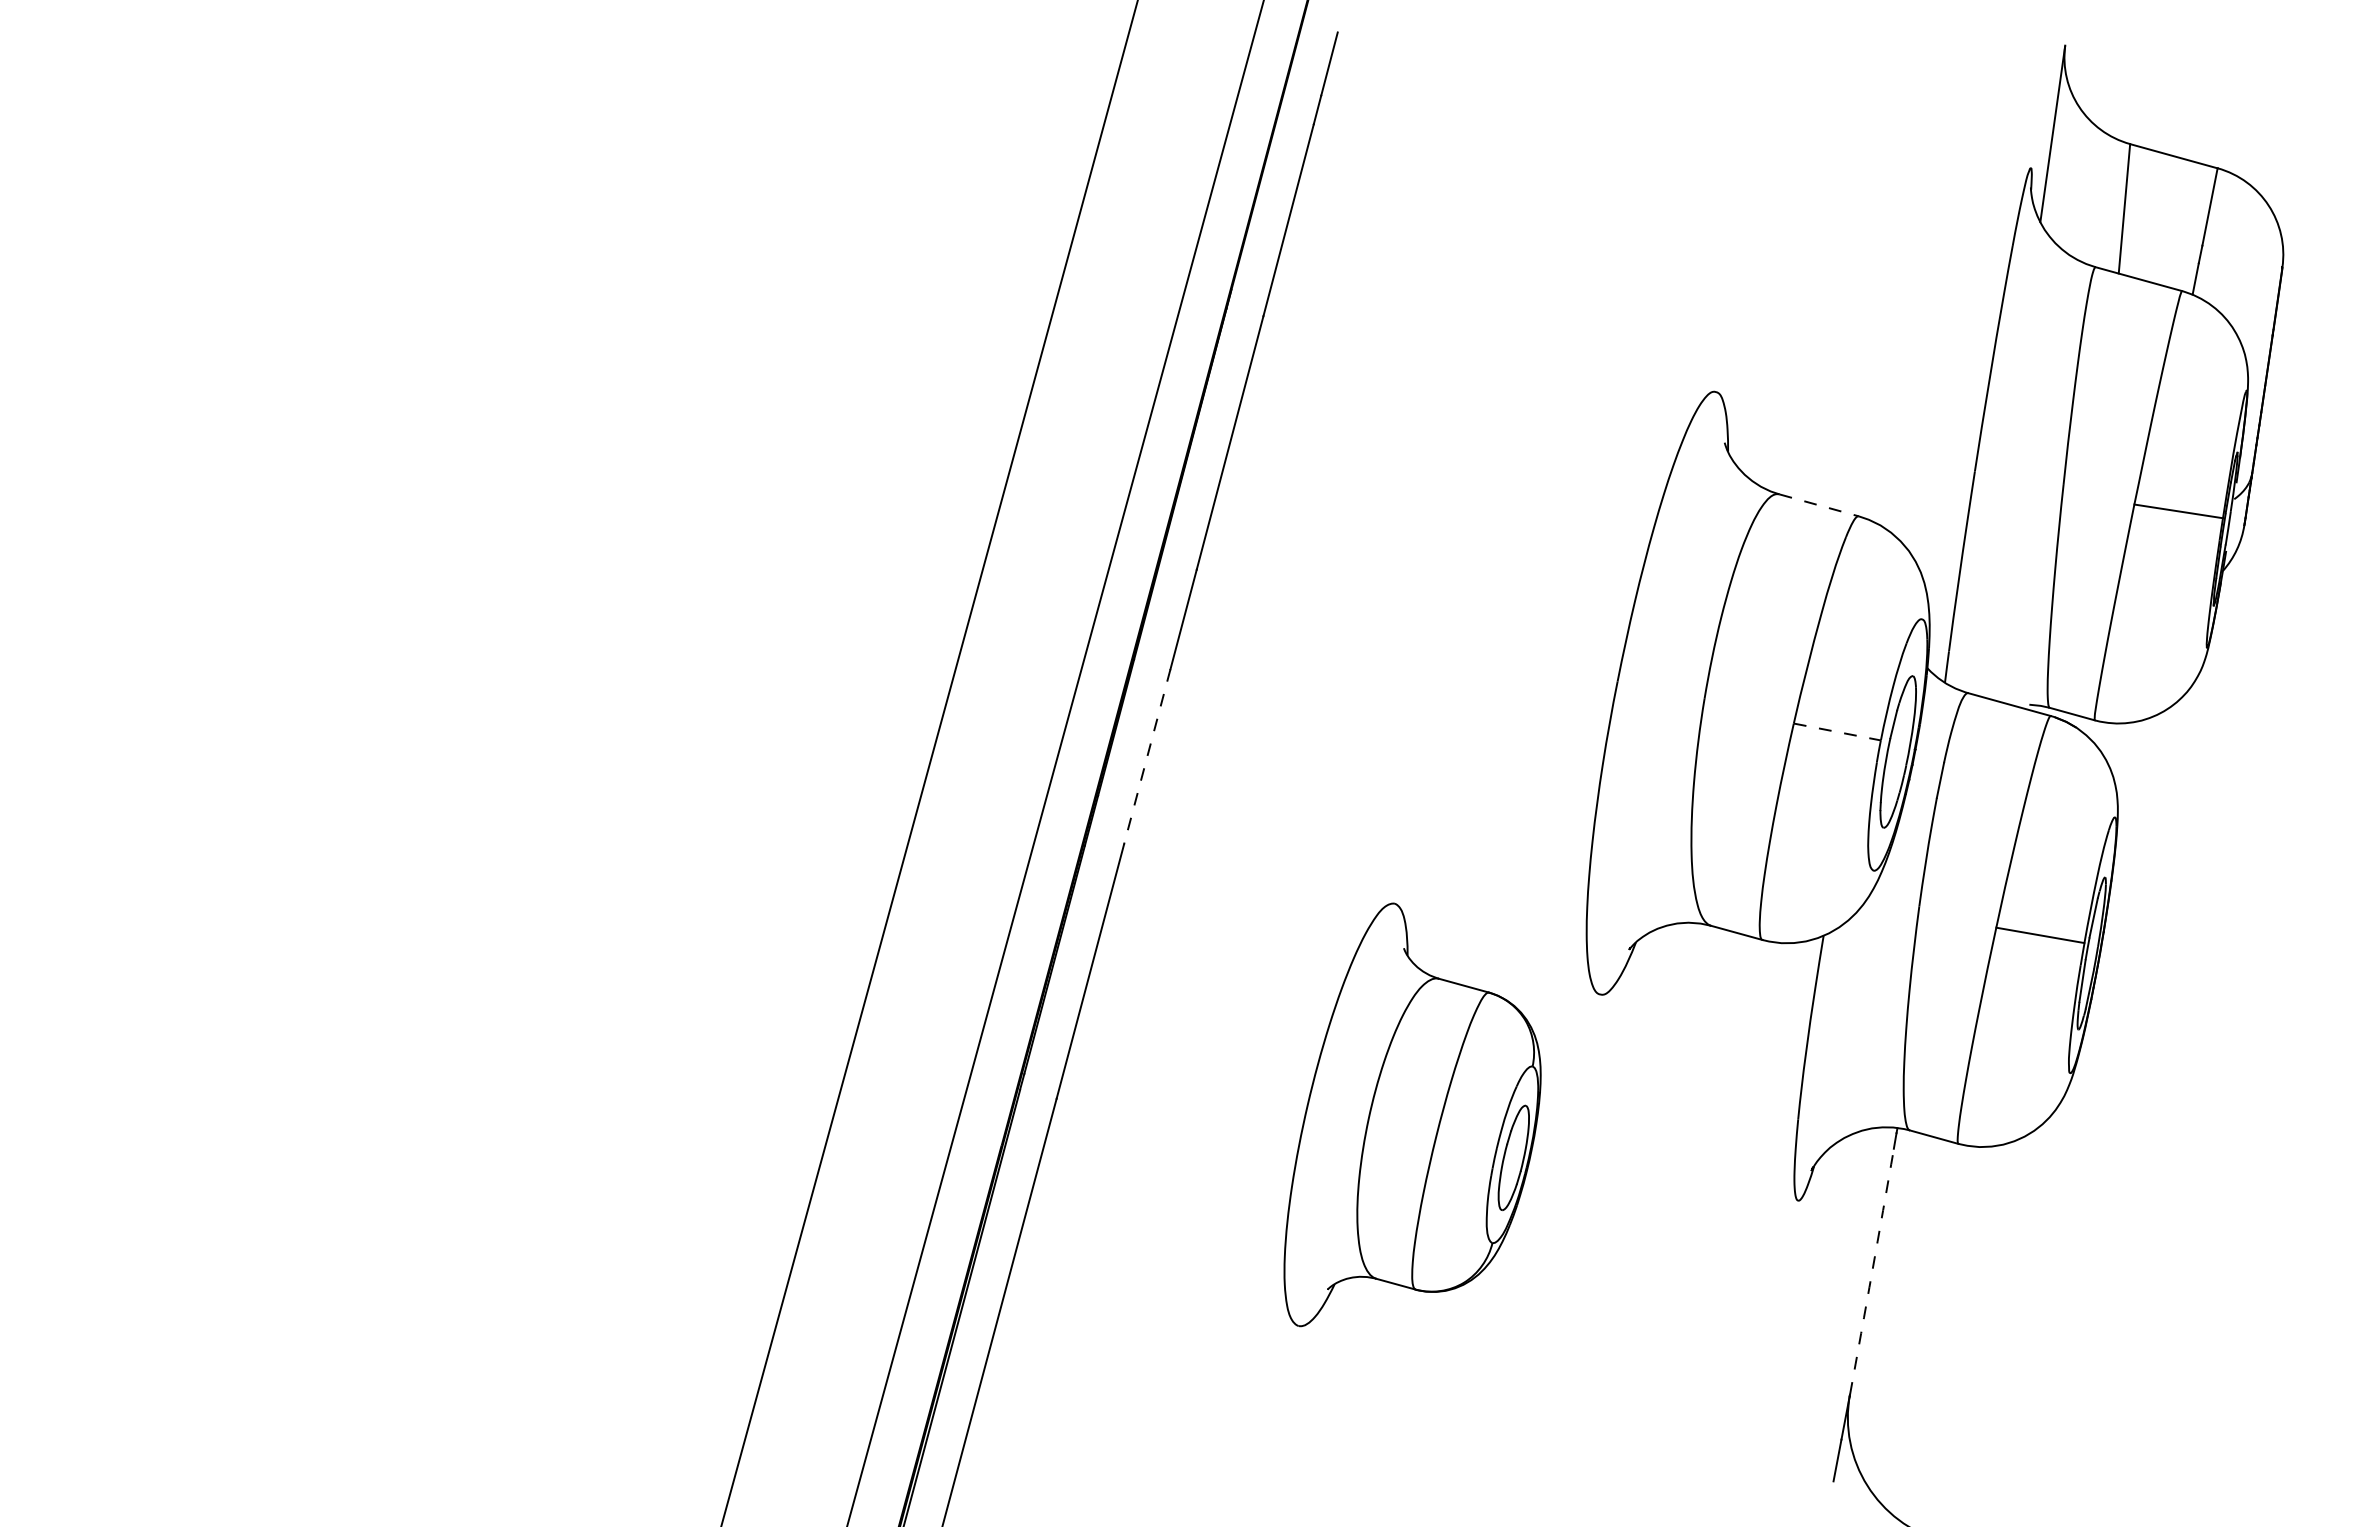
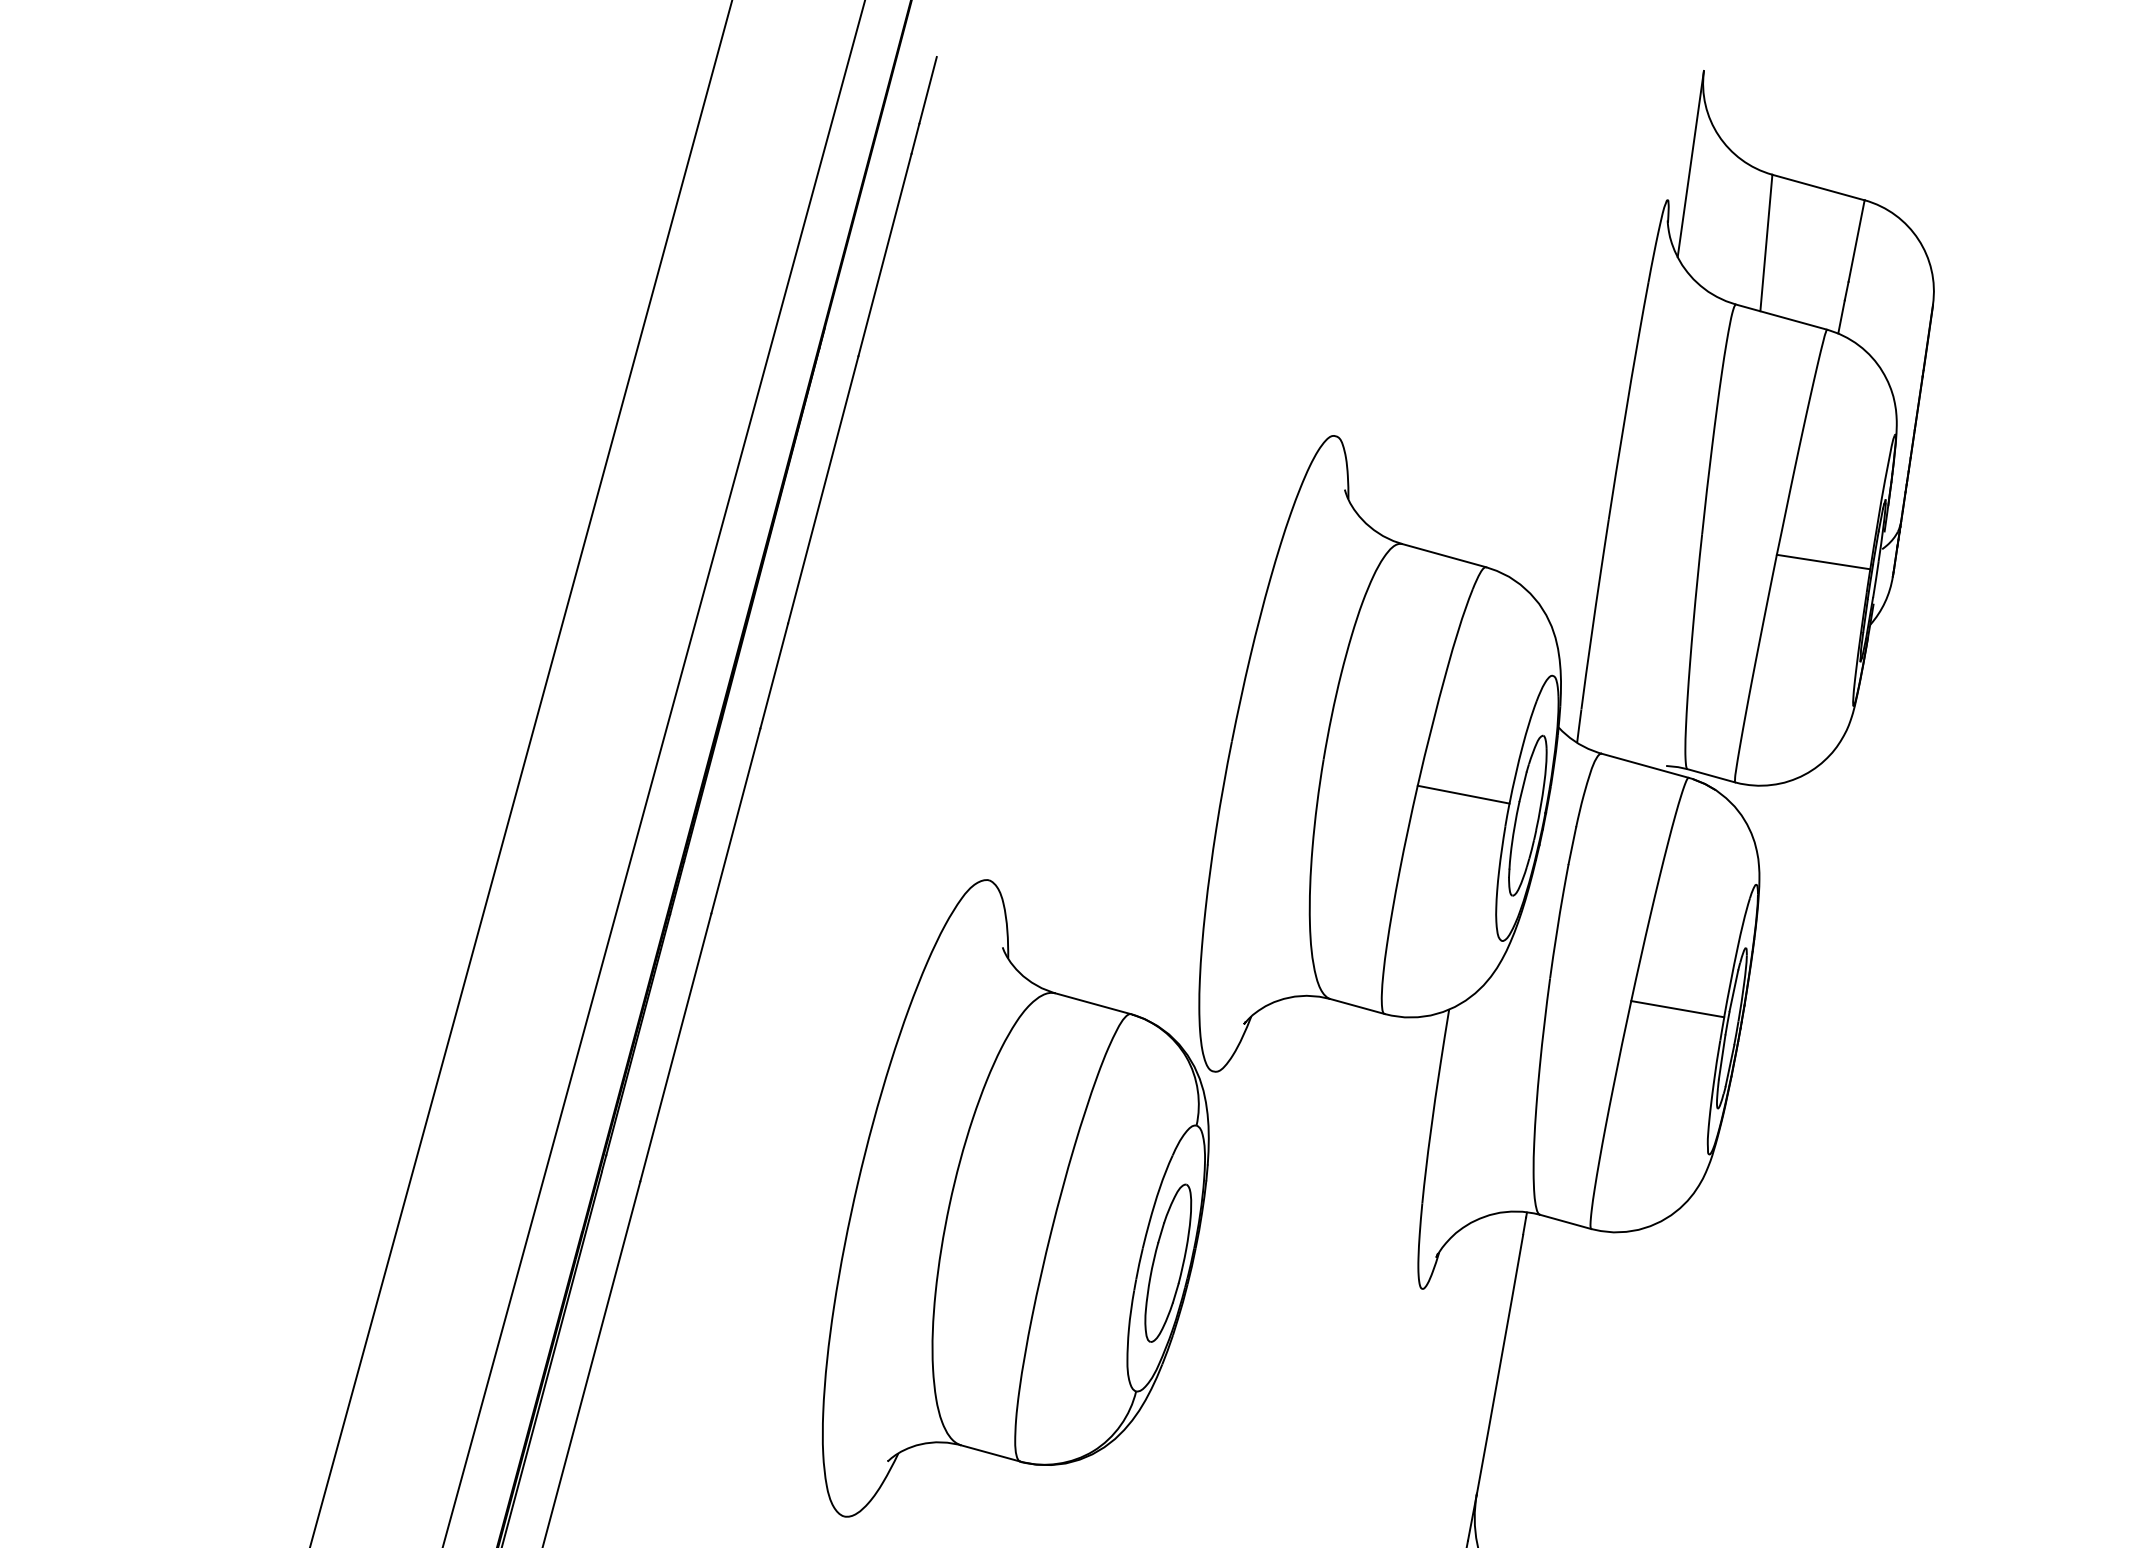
line: (1819, 505) -> (1444, 555), dashed -> solid
line: (1837, 732) -> (1463, 795), dashed -> solid
line: (1147, 756) -> (736, 820), dashed -> solid
part: (1412, 1114) -> (1015, 1198), size x1.43
arc: (1872, 1271) -> (1500, 1363), dashed -> solid

